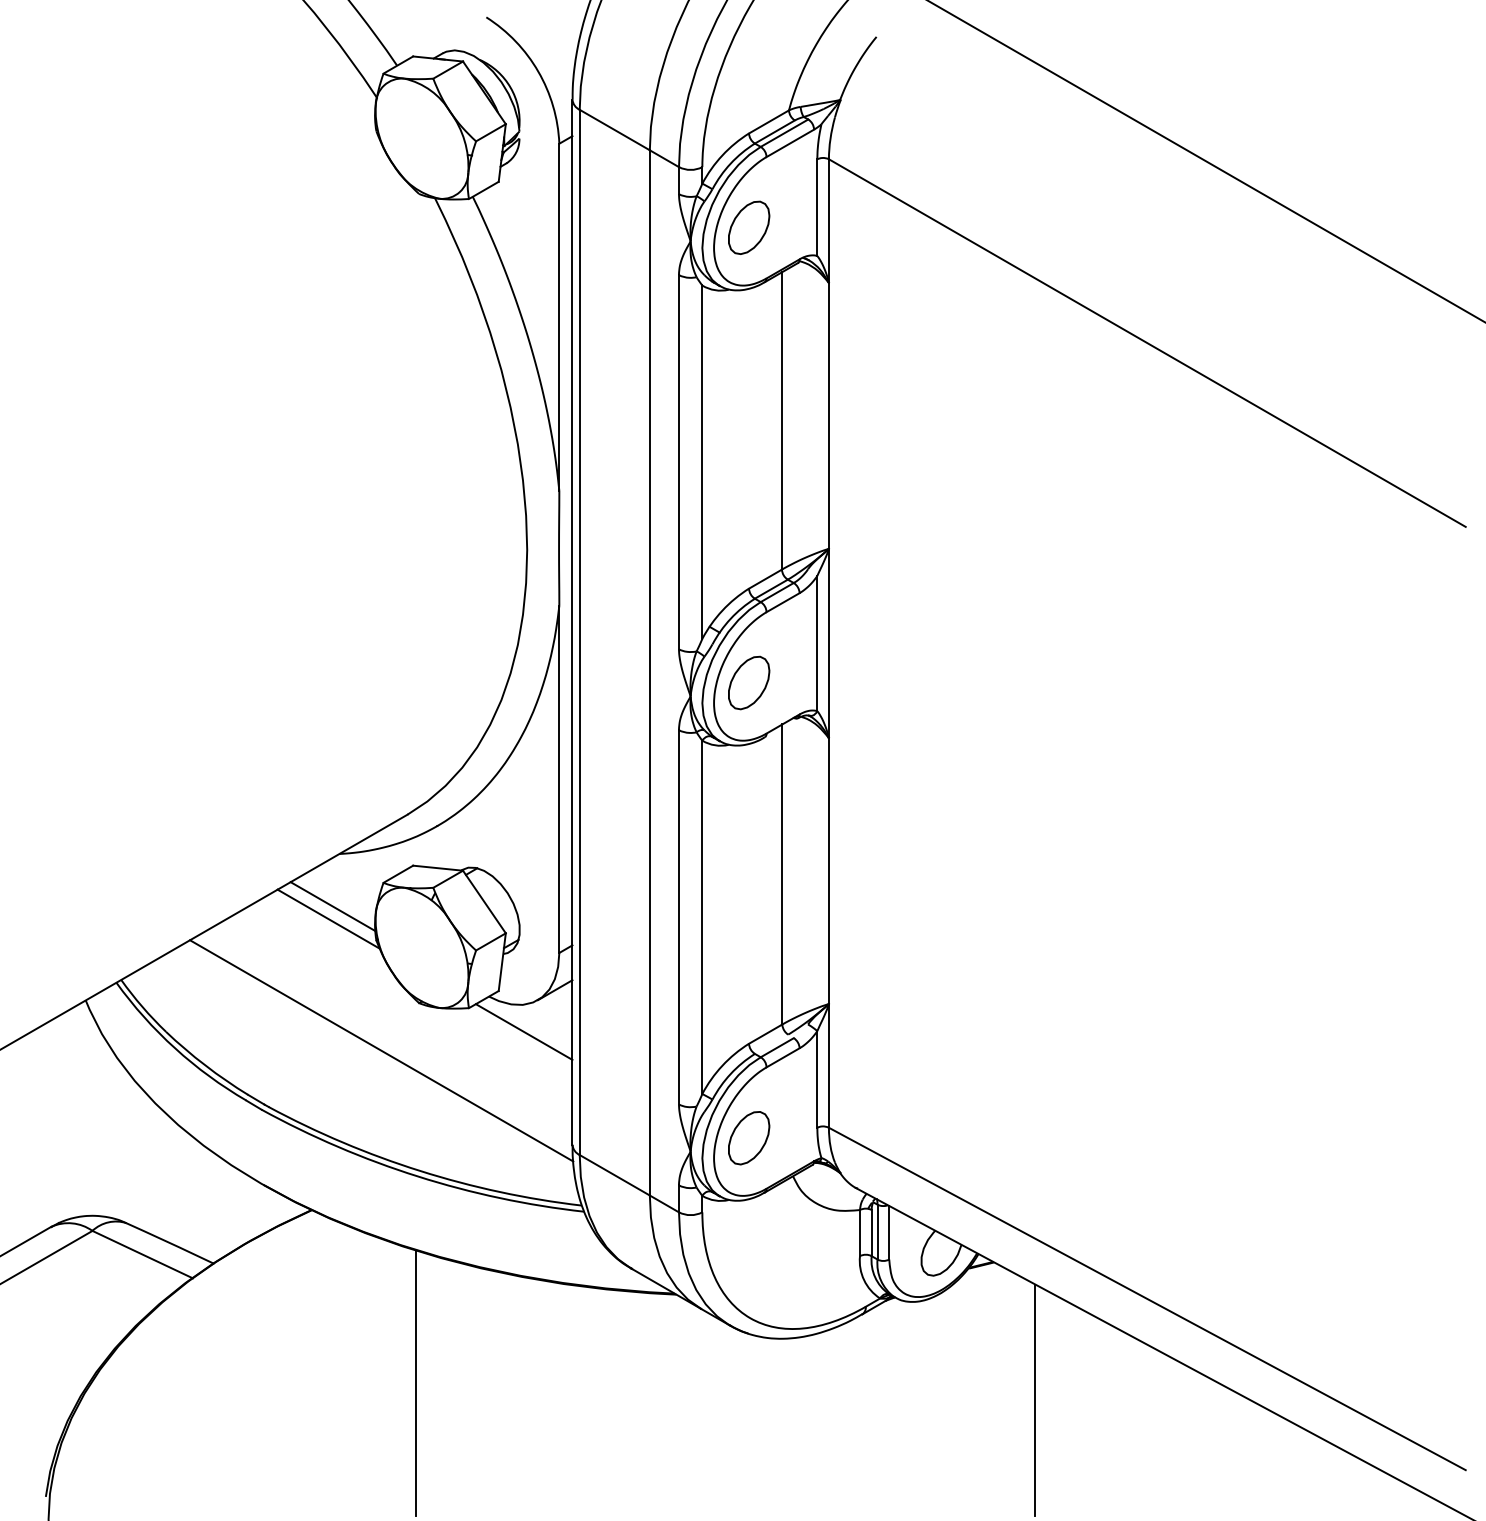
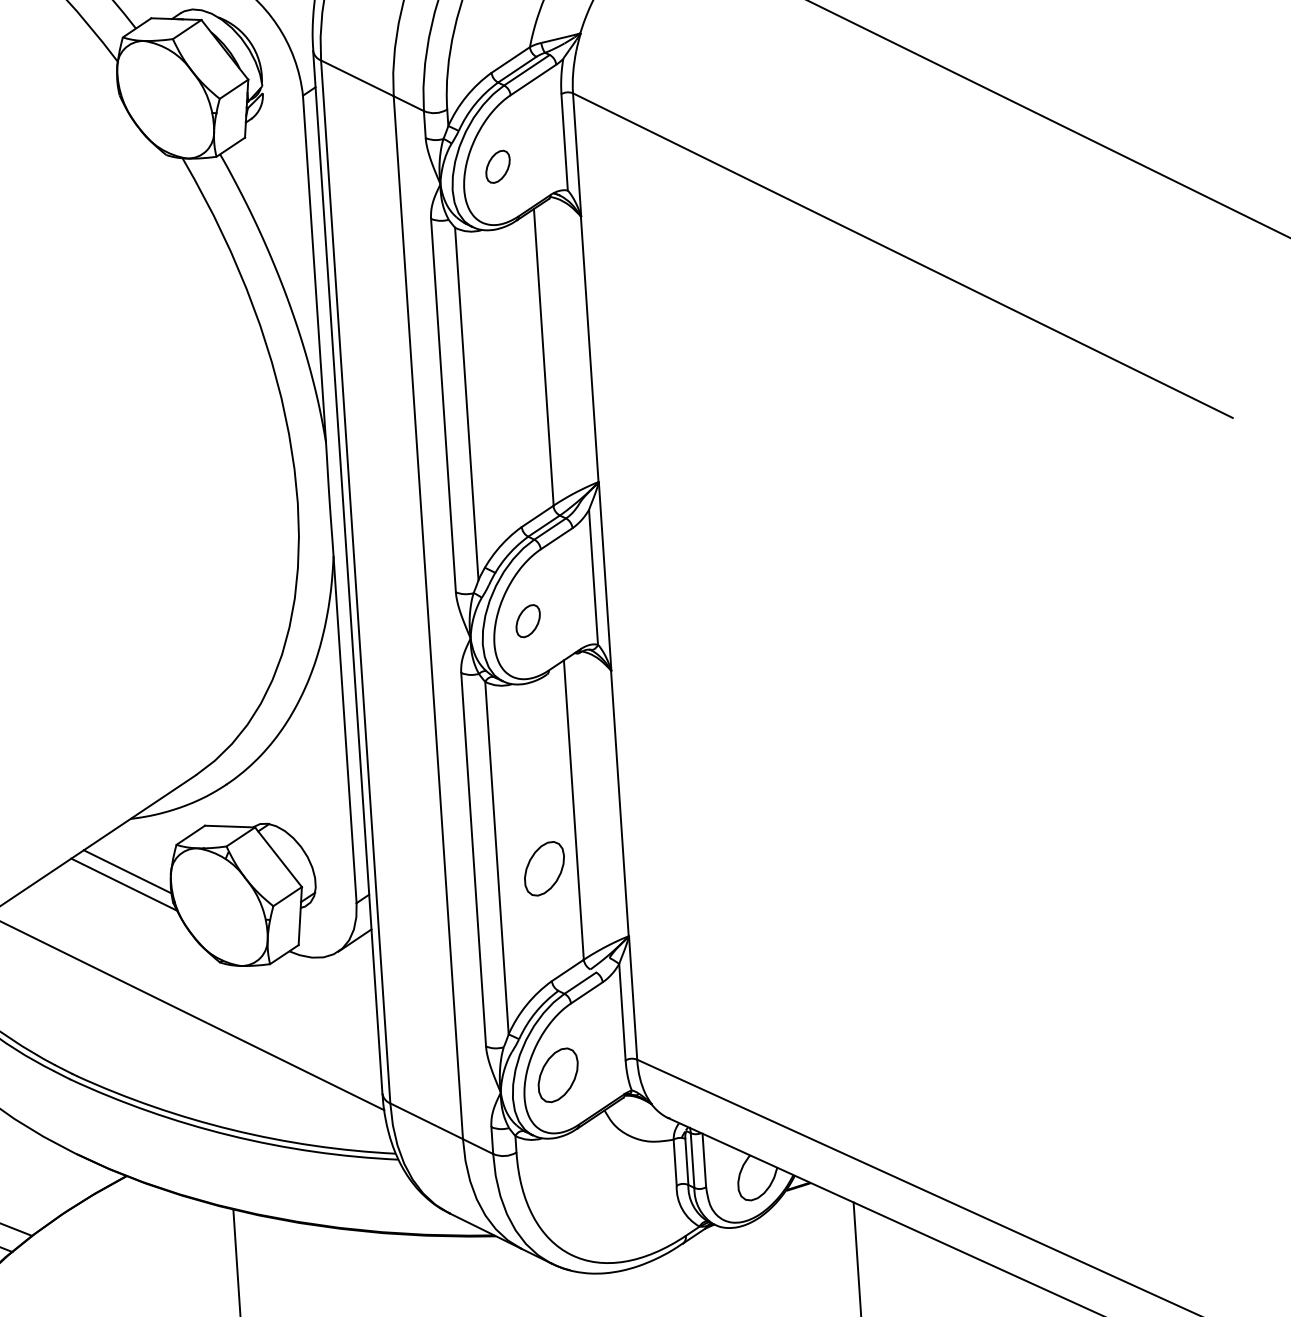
part: (749, 227) -> (498, 166), size x0.6
part: (749, 682) -> (528, 620), size x0.6
part: (749, 931) -> (544, 869), added
line: (523, 1031) -> (326, 983), removed

